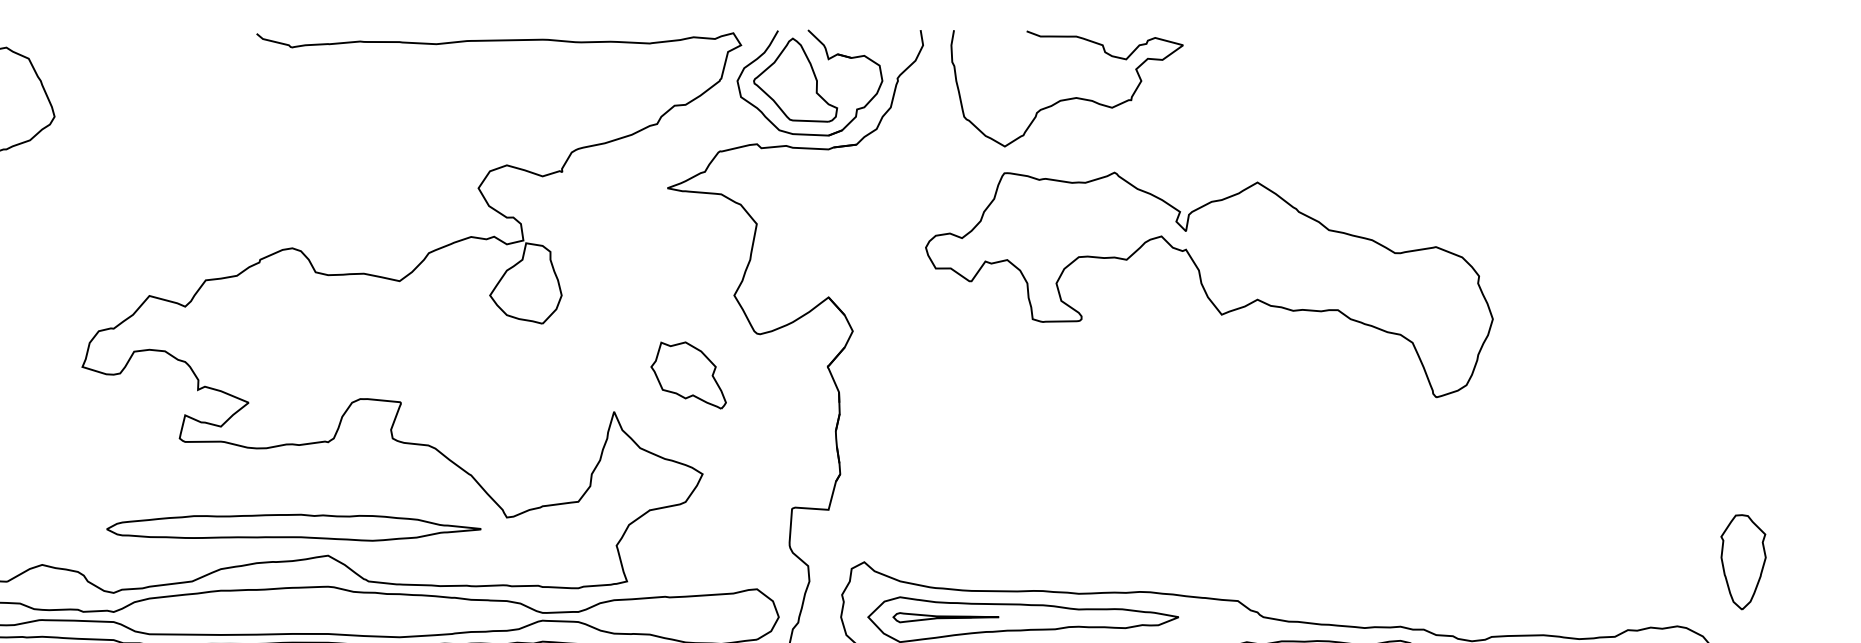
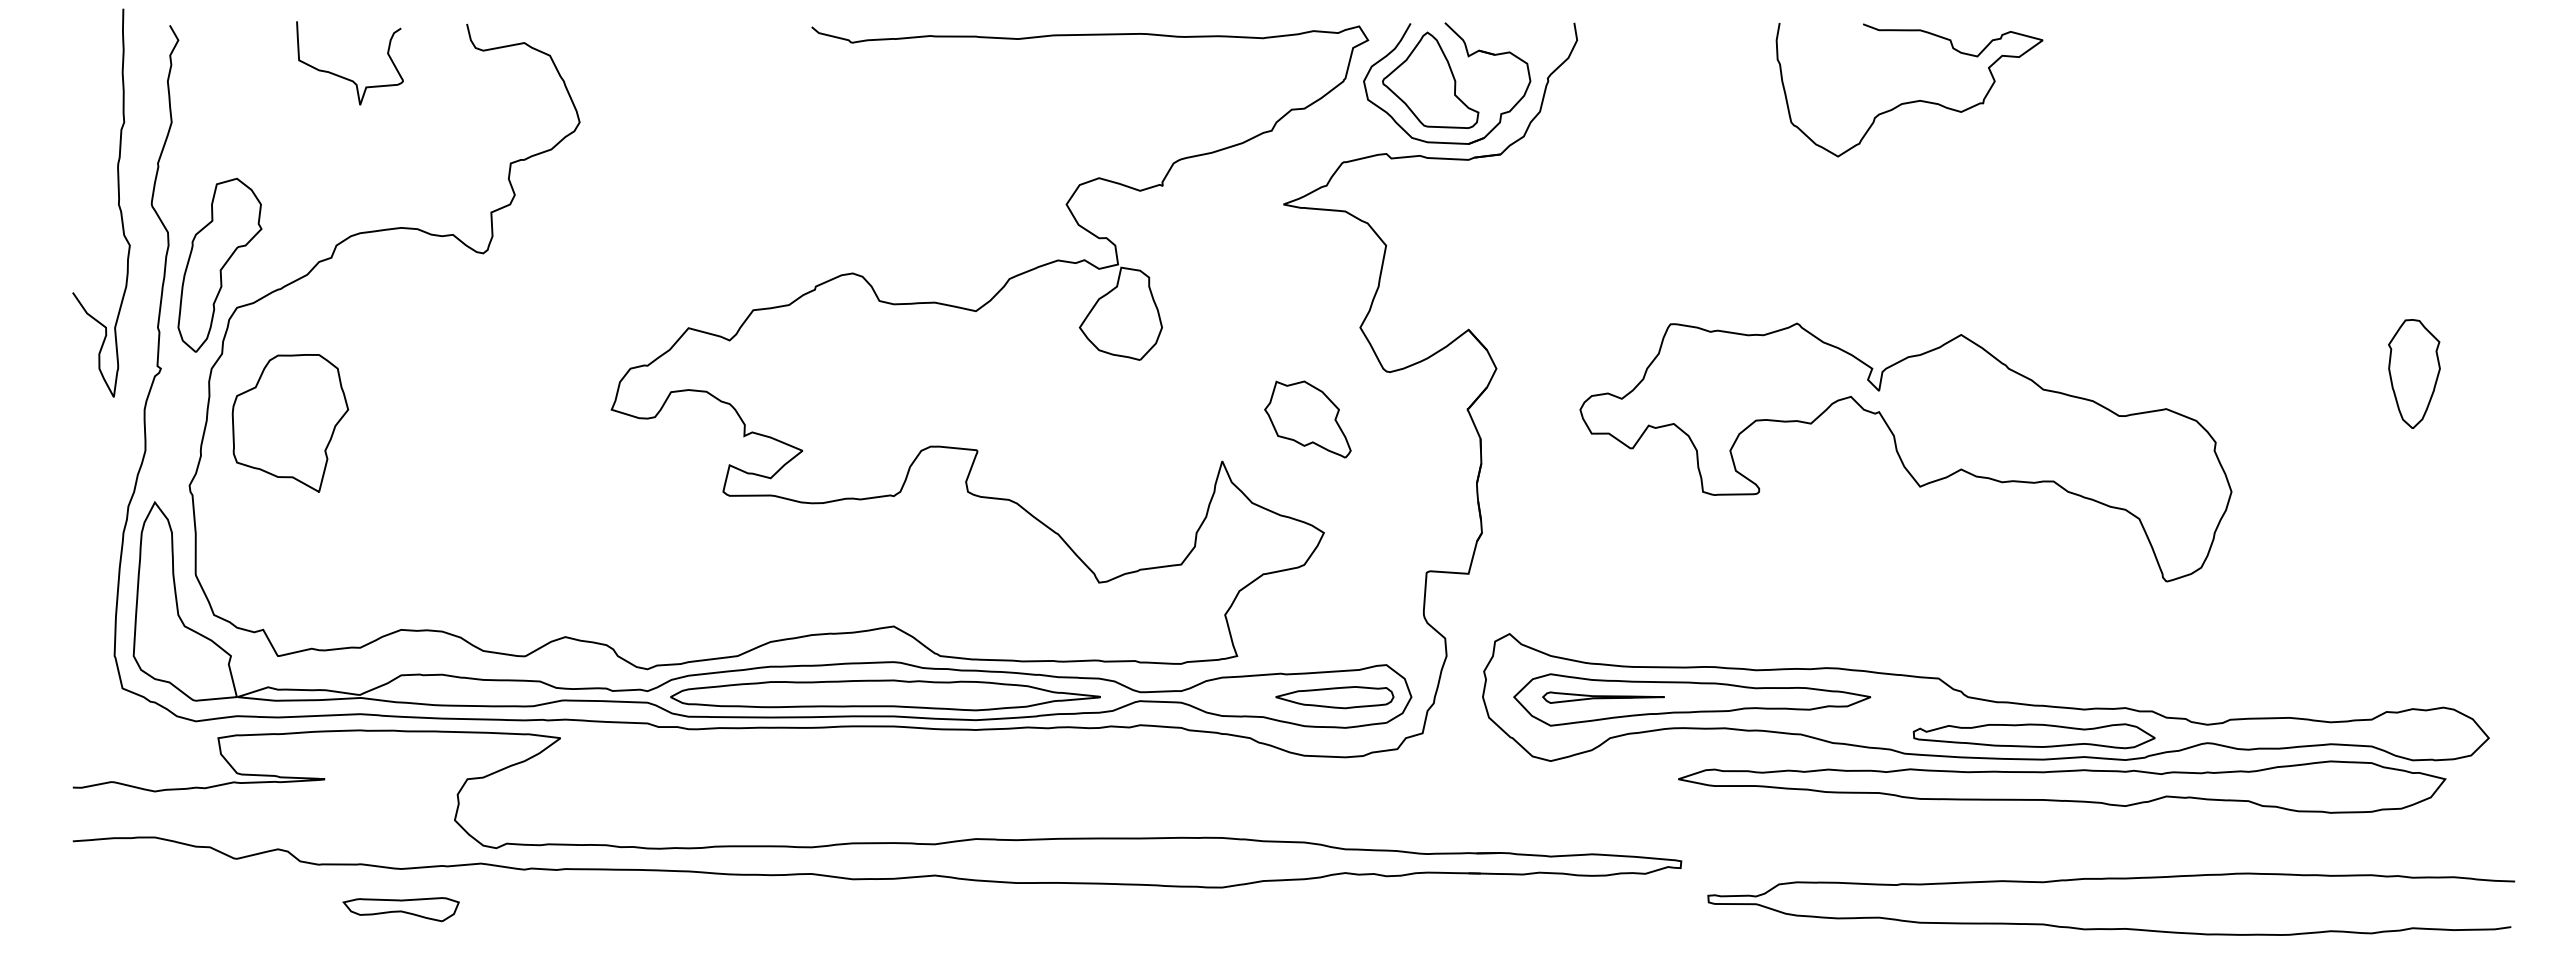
curve: (1067, 98) -> (1909, 101), moved
part: (1209, 284) -> (1905, 452), moved
part: (293, 527) -> (885, 695), moved
part: (1743, 561) -> (2414, 373), moved
part: (711, 617) -> (1334, 697), added

